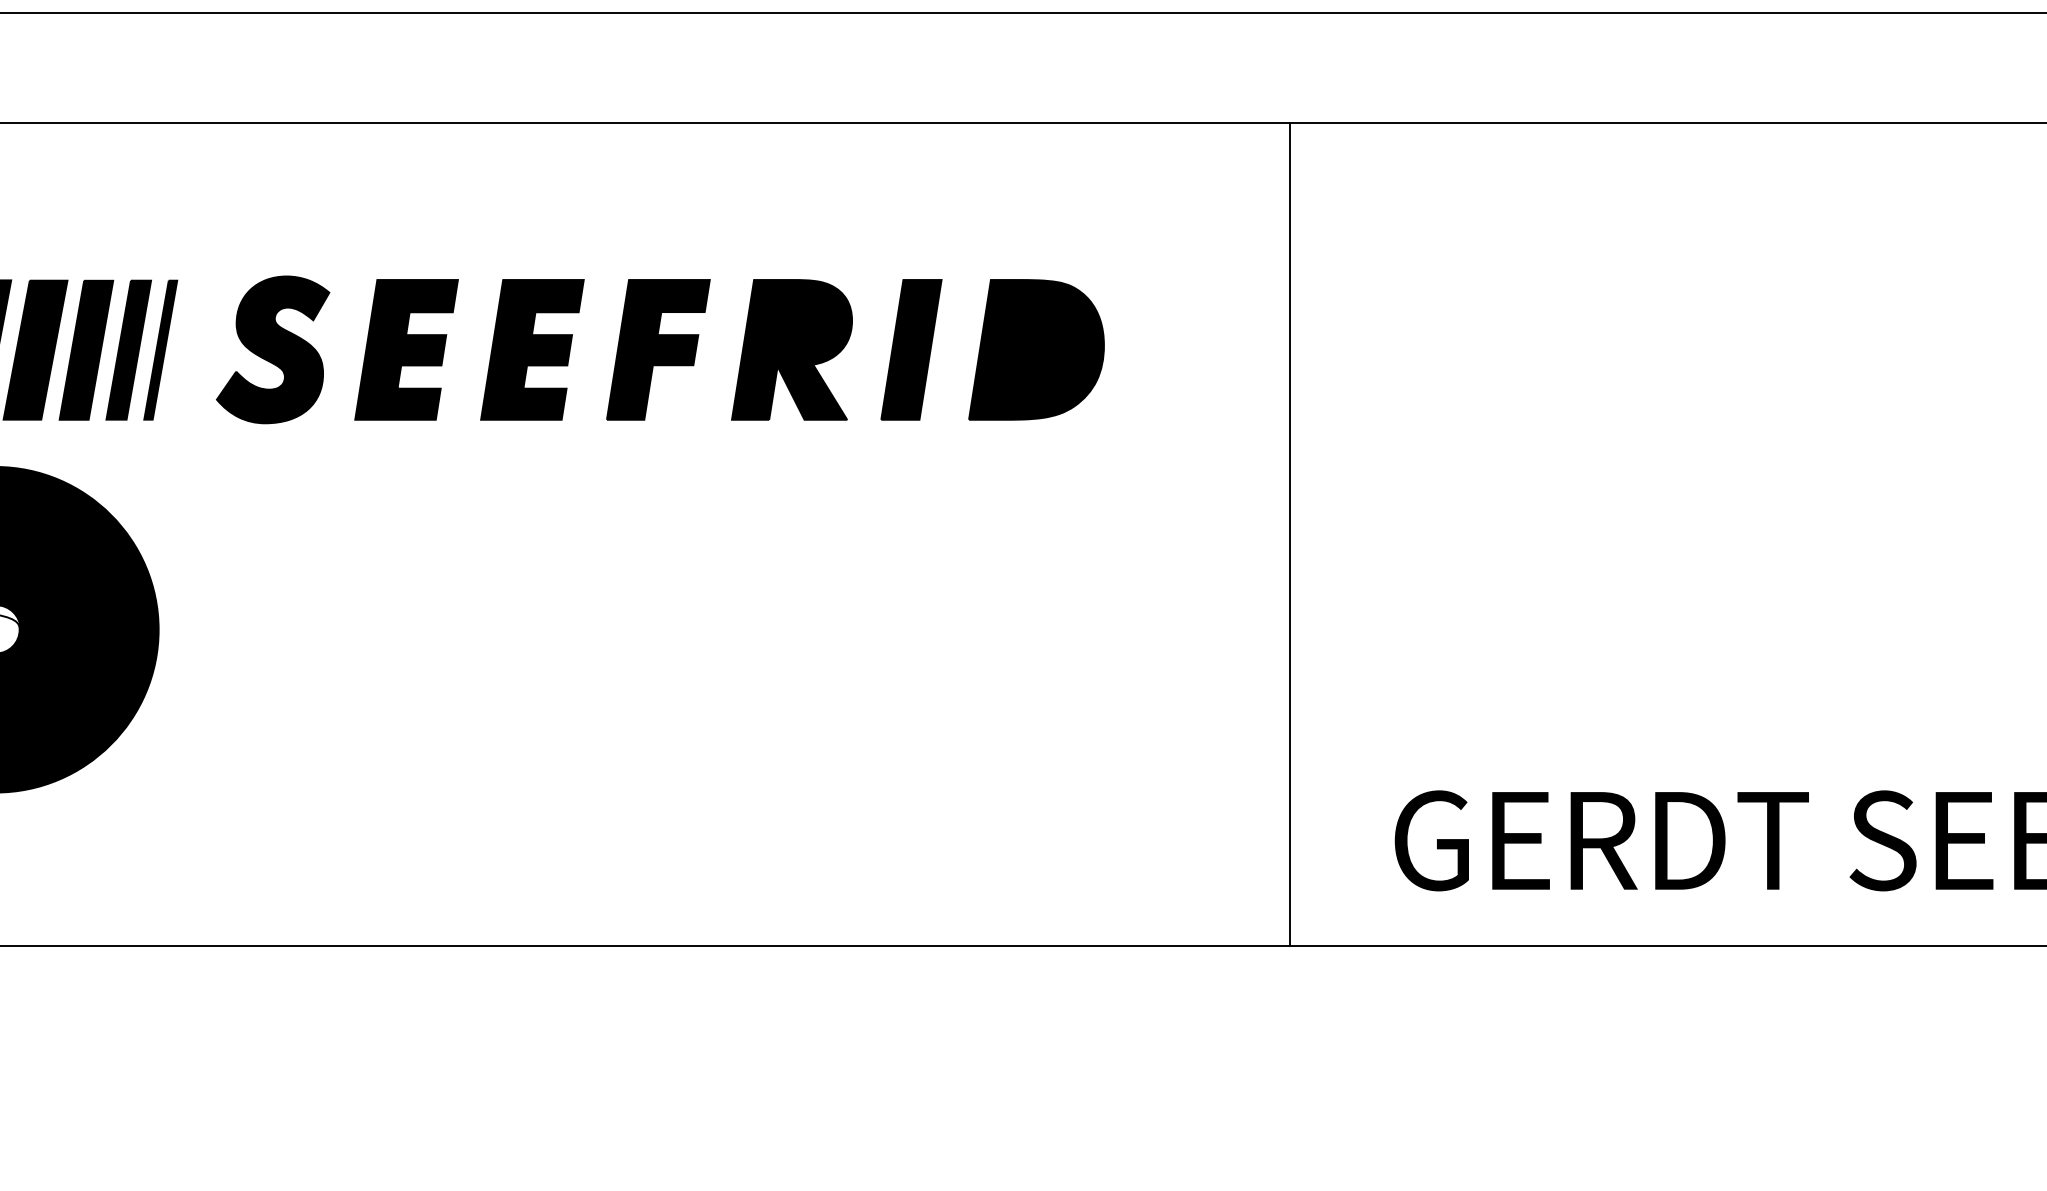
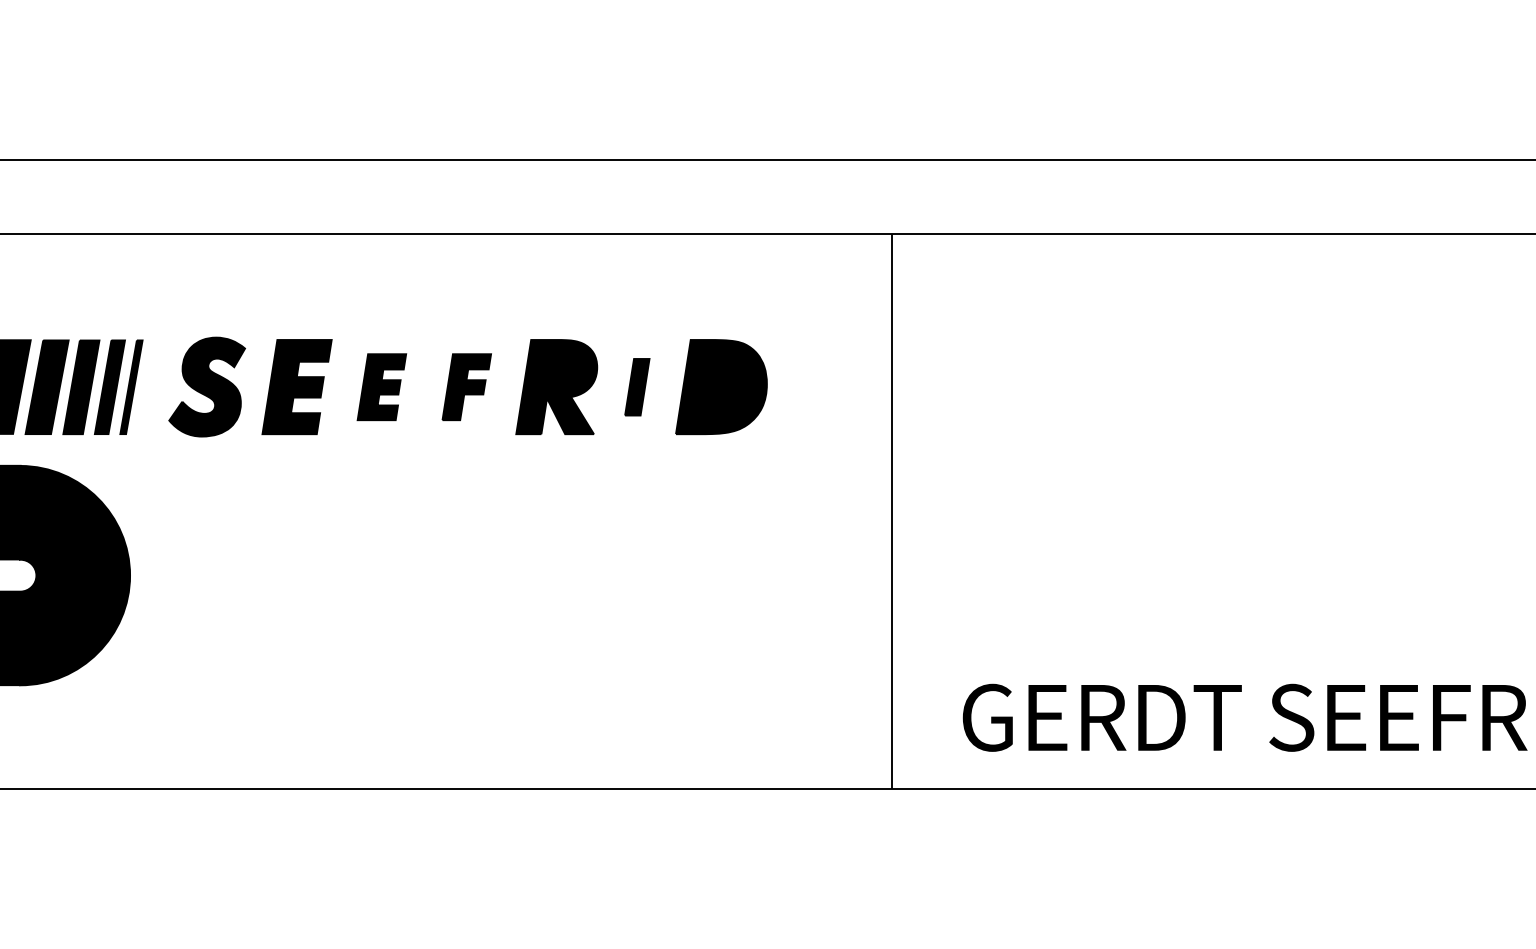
part: (531, 350) -> (381, 387), size x0.7
part: (658, 350) -> (466, 387), size x0.7
part: (911, 350) -> (637, 387), size x0.6

